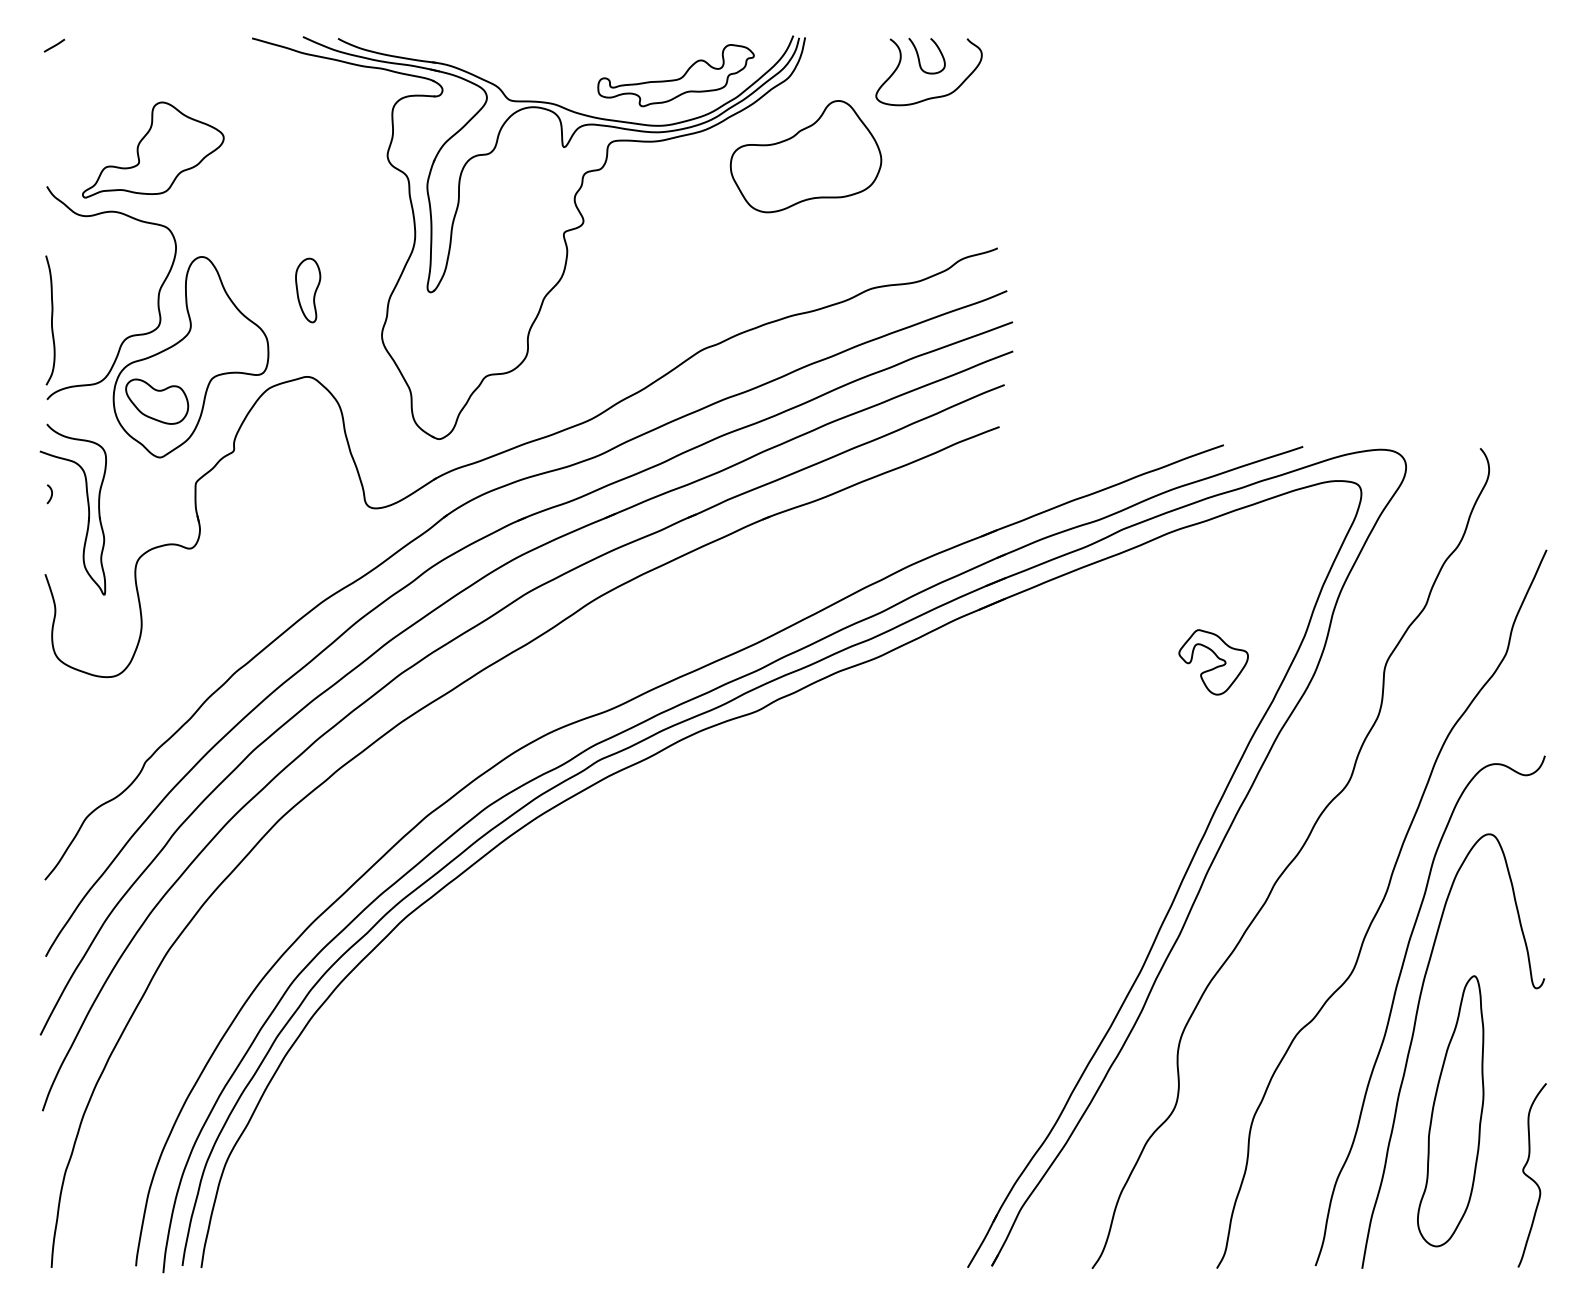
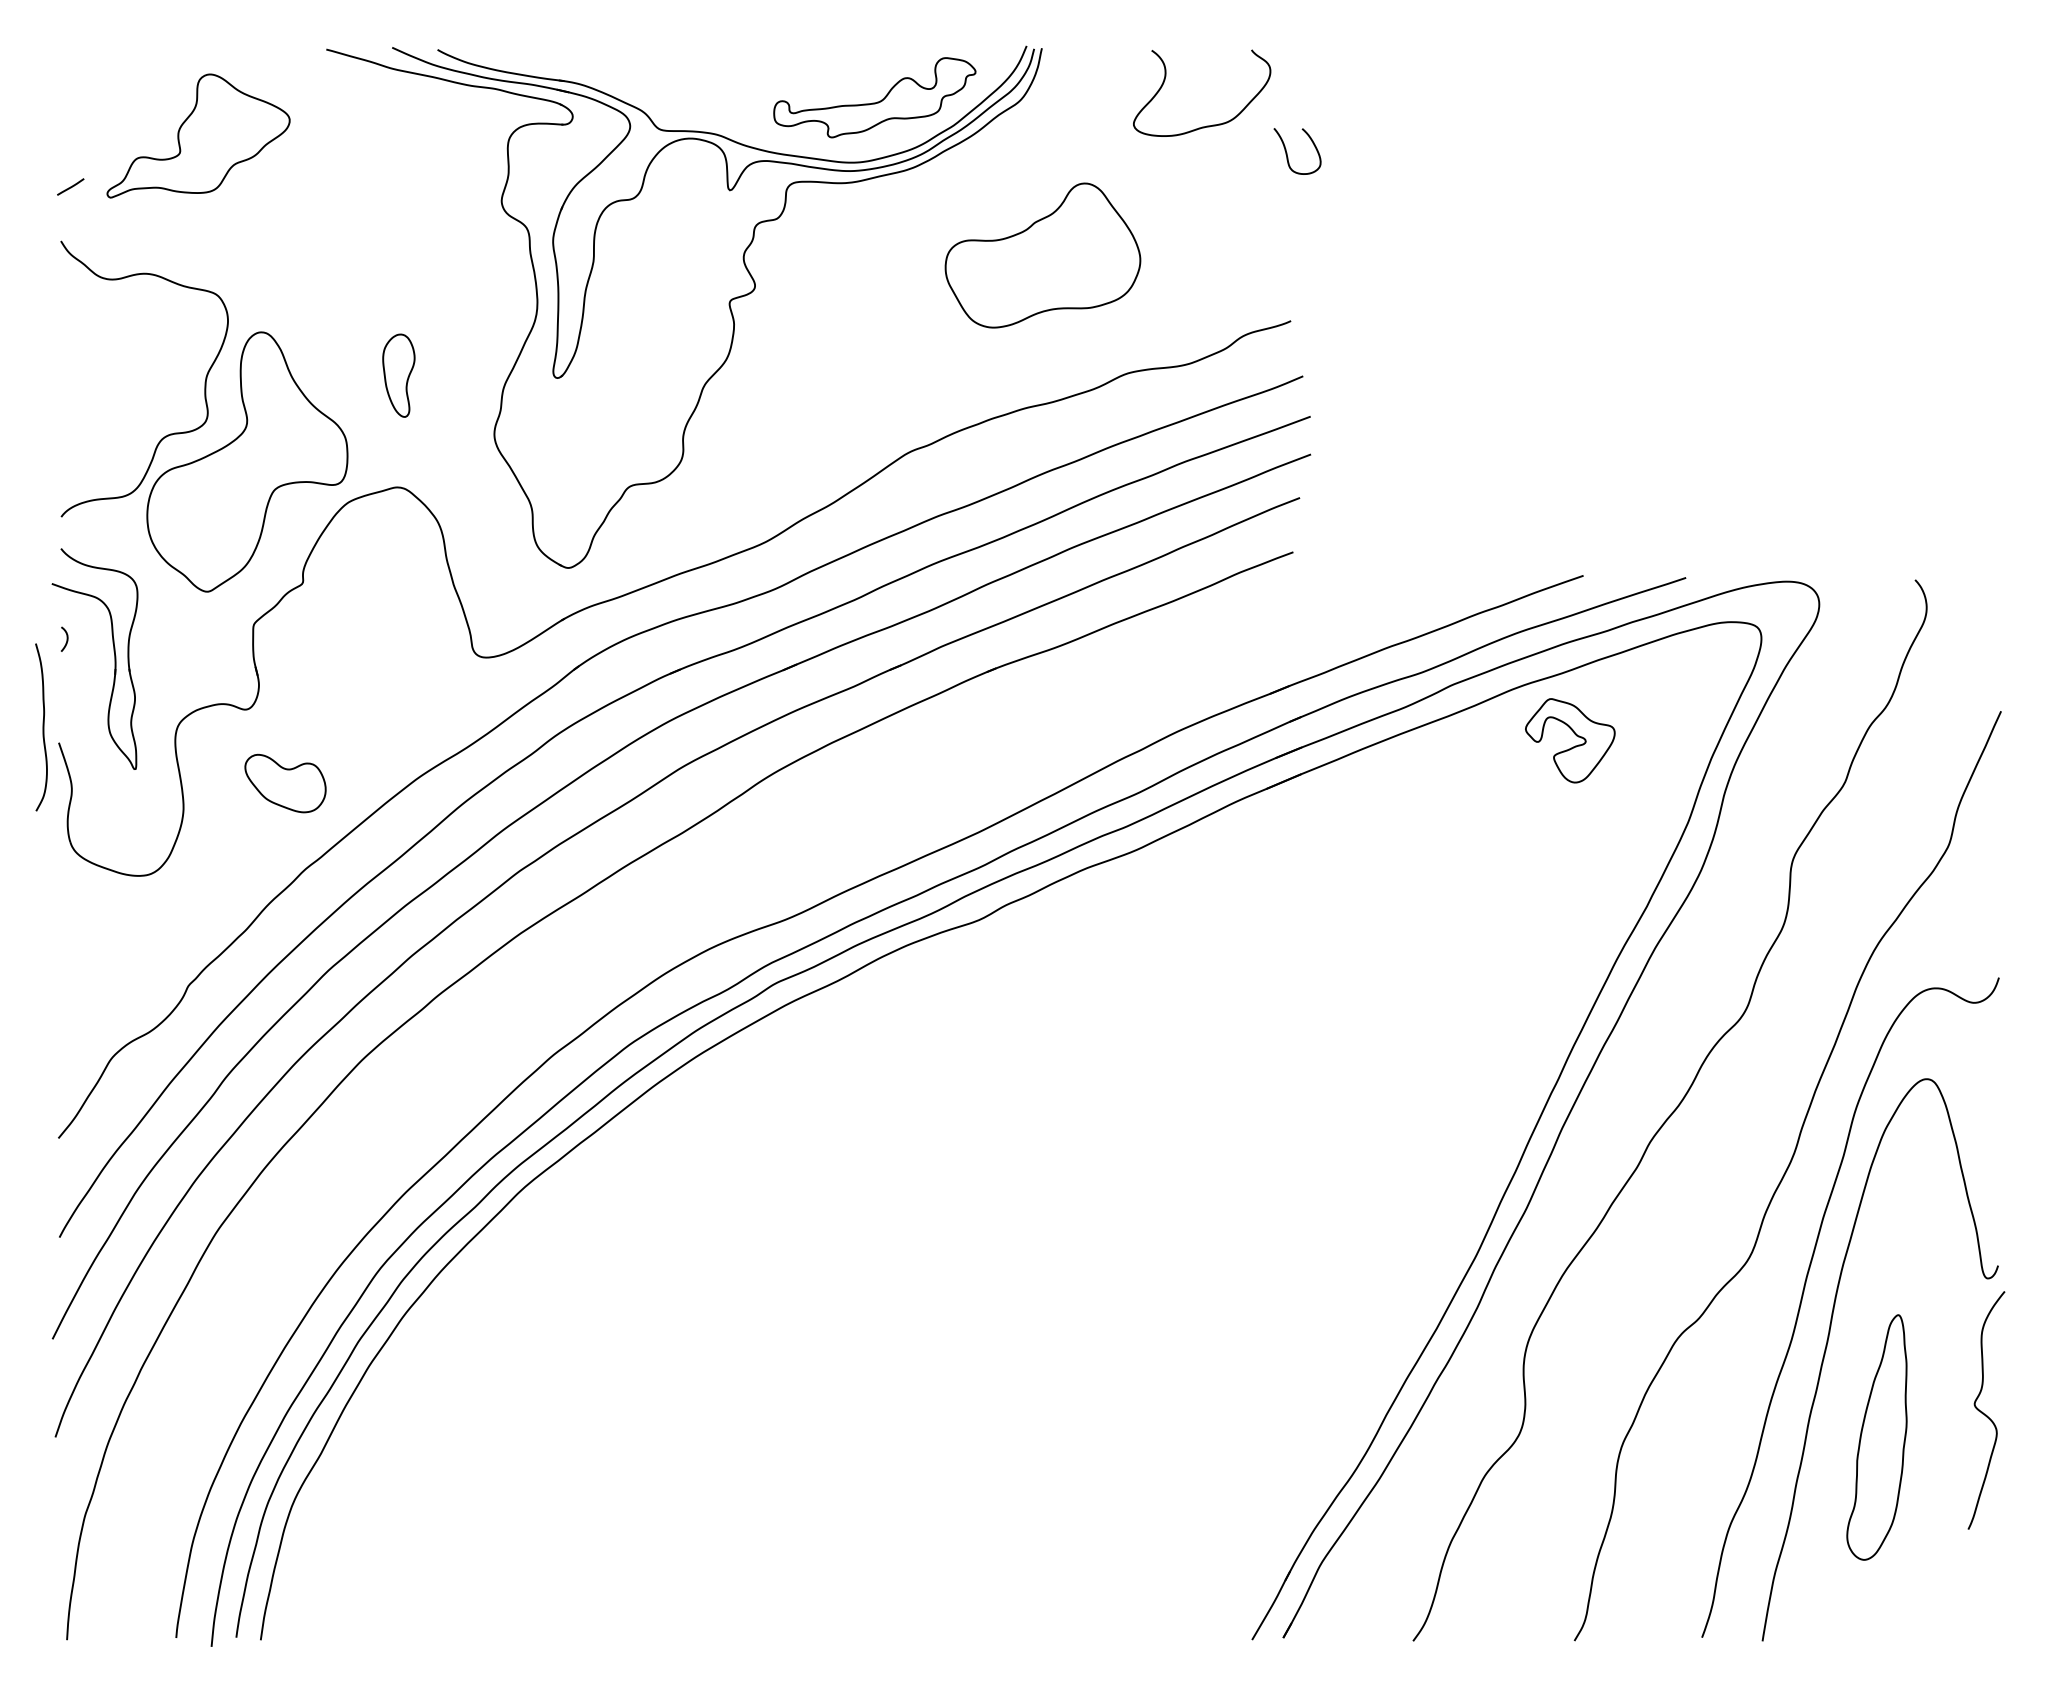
line: (54, 45) -> (70, 186), moved
curve: (919, 56) -> (1287, 152), moved
part: (153, 149) -> (198, 135), moved
part: (805, 156) -> (1042, 255), moved
curve: (51, 320) -> (42, 727), moved
part: (157, 401) -> (285, 783), moved
part: (1216, 666) -> (1573, 746), moved
part: (1450, 1111) -> (1876, 1437), size x0.7
curve: (1529, 1176) -> (1983, 1412), moved

